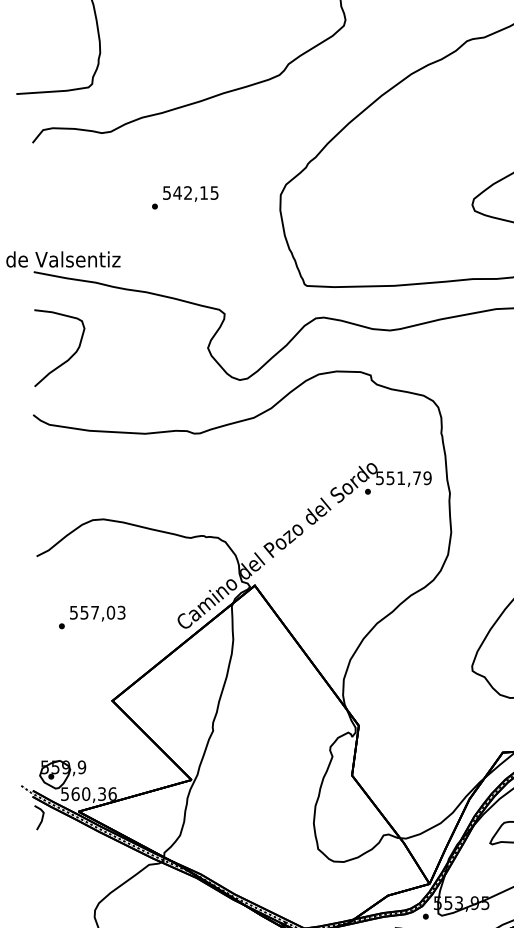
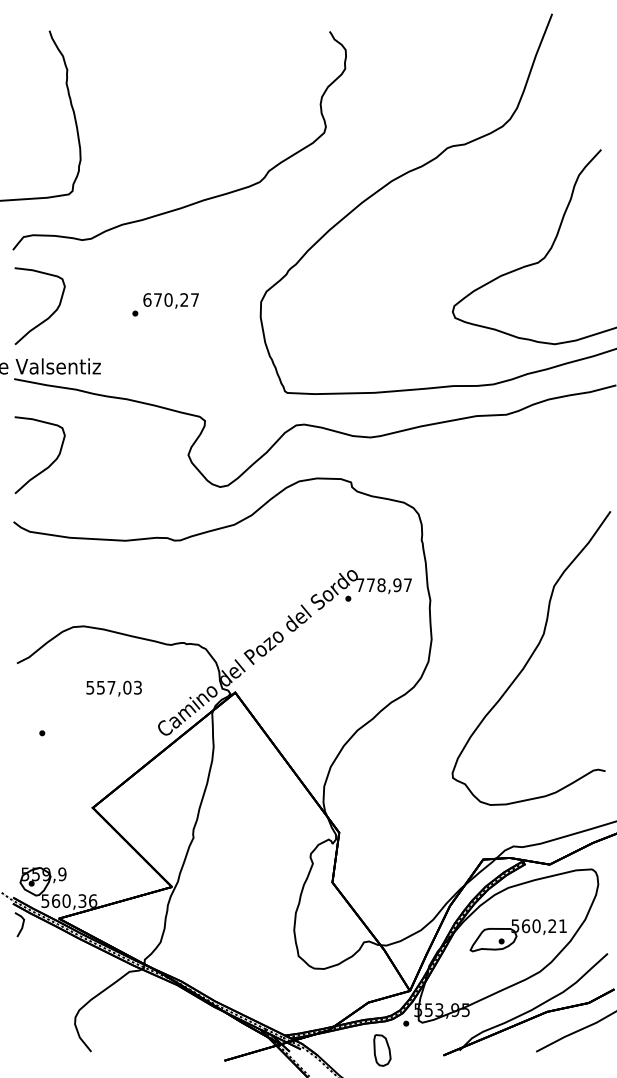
text: (190, 192) -> (170, 299), 542,15 -> 670,27
curve: (69, 208) -> (49, 315), added
text: (404, 478) -> (384, 585), 551,79 -> 778,97
text: (97, 613) -> (113, 688), moved

